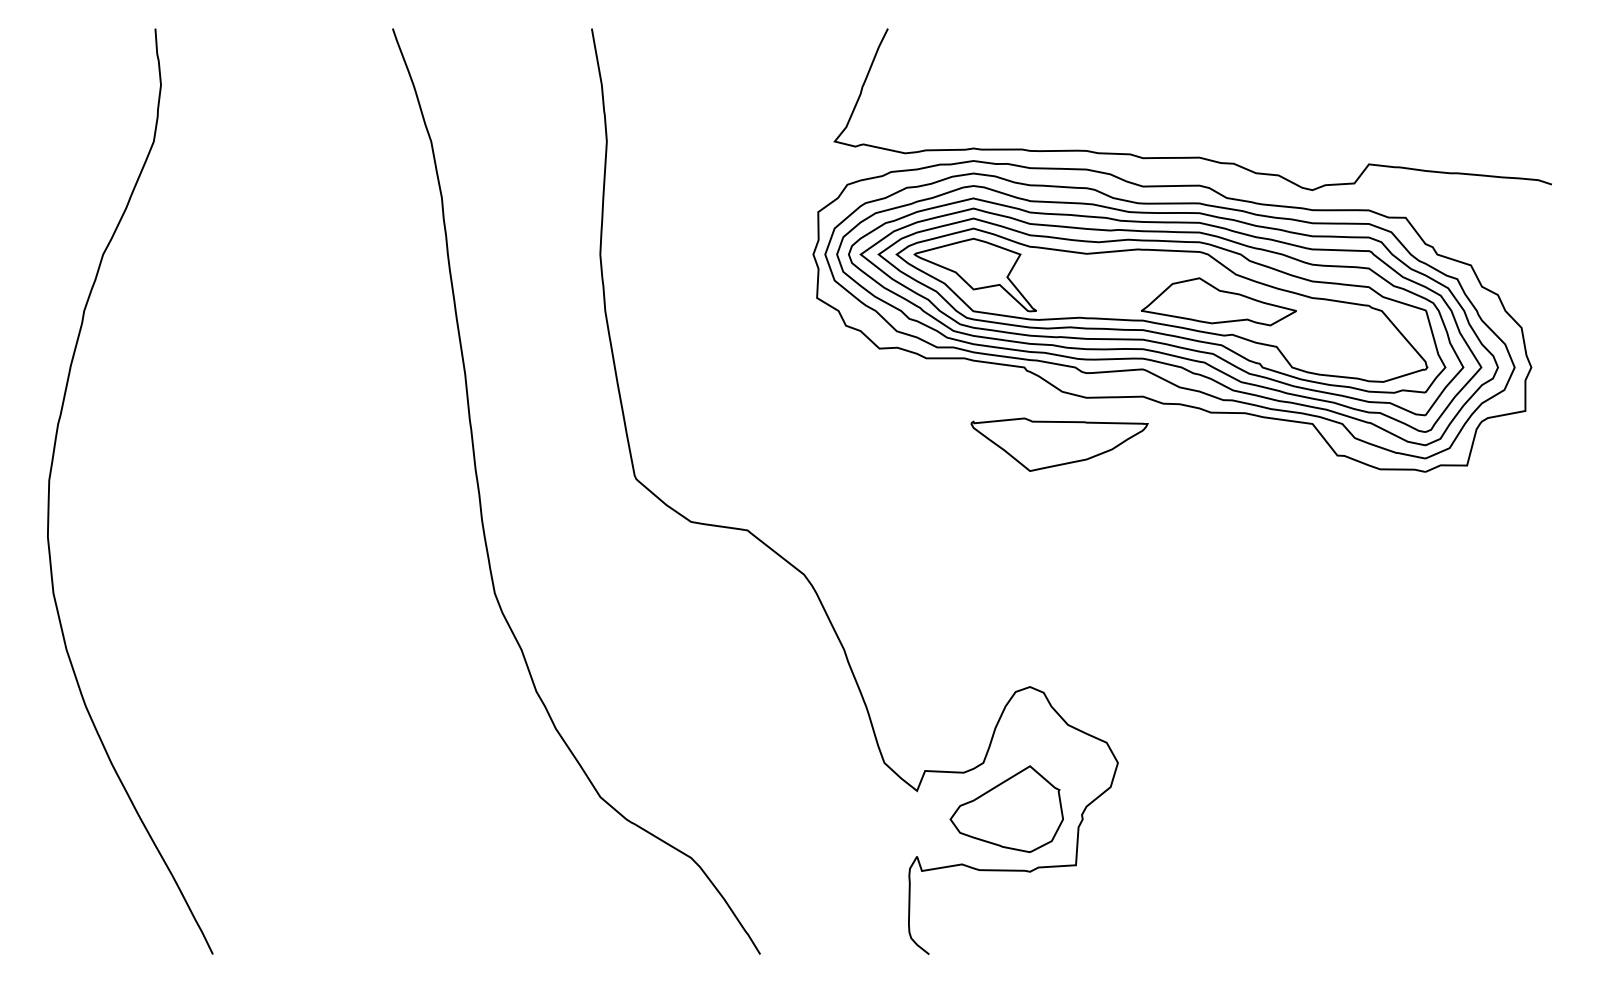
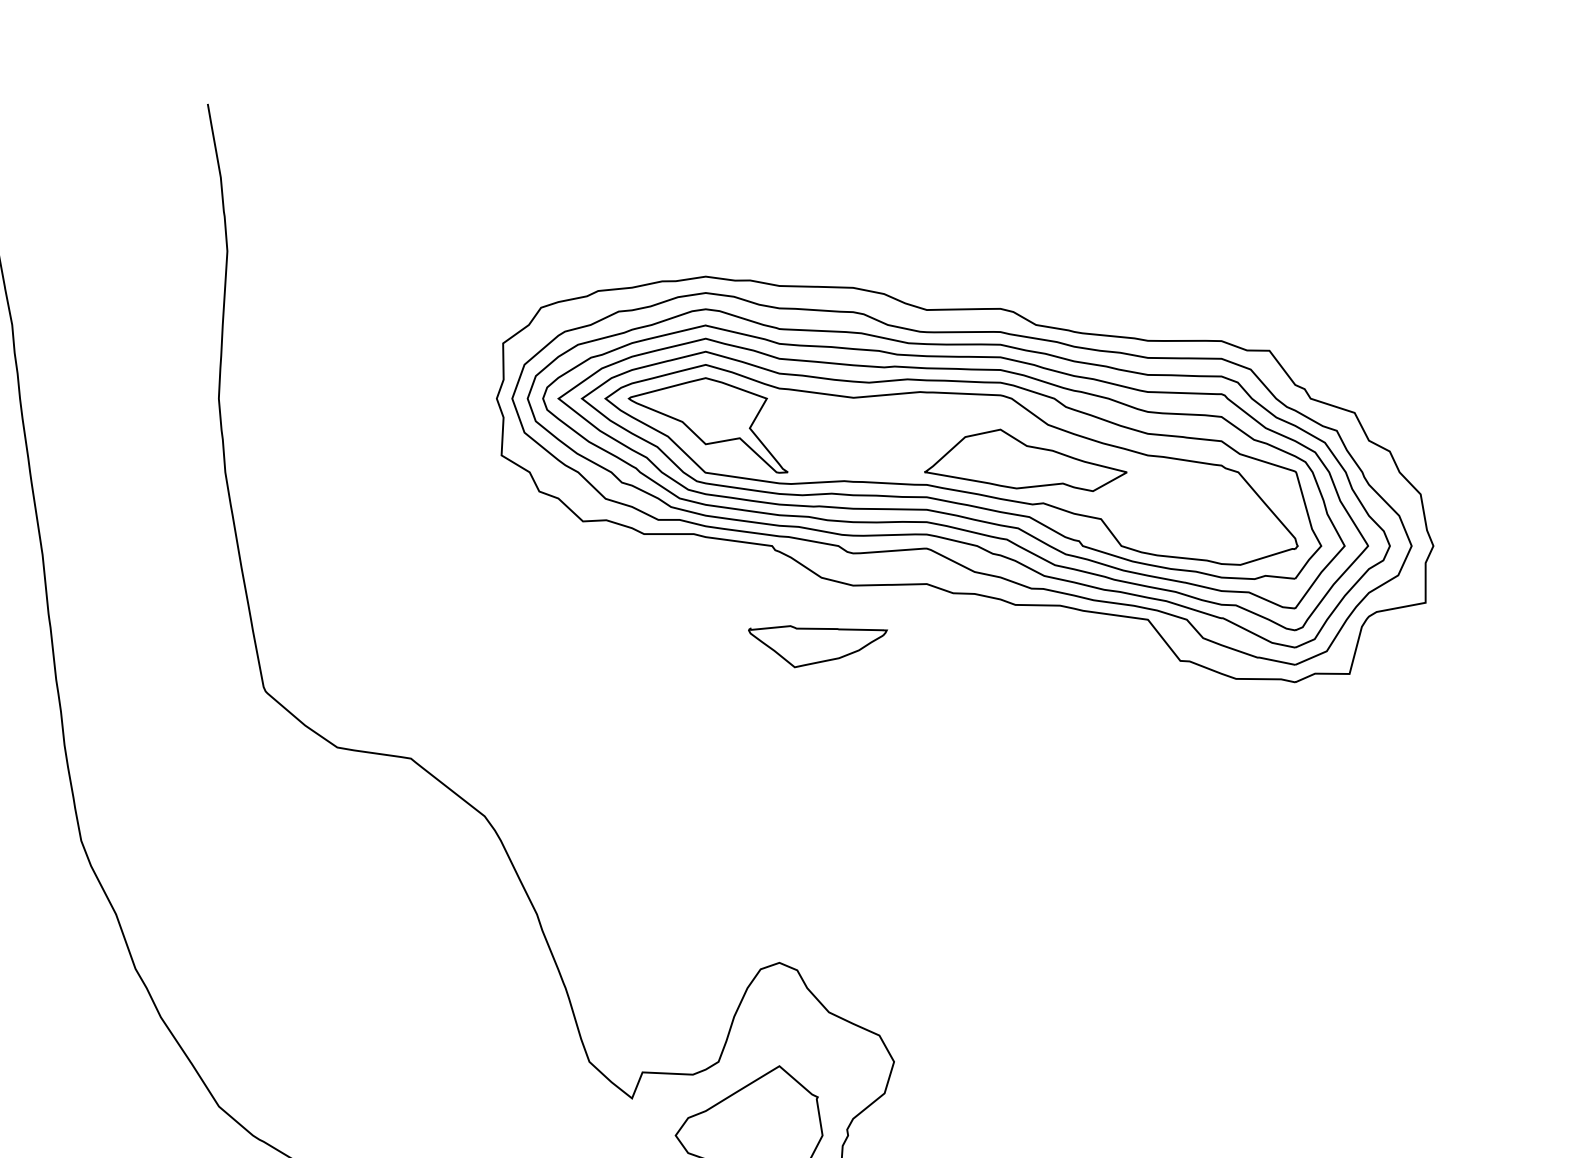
curve: (1192, 156) -> (991, 270), removed
part: (1059, 444) -> (817, 646), size x0.6

